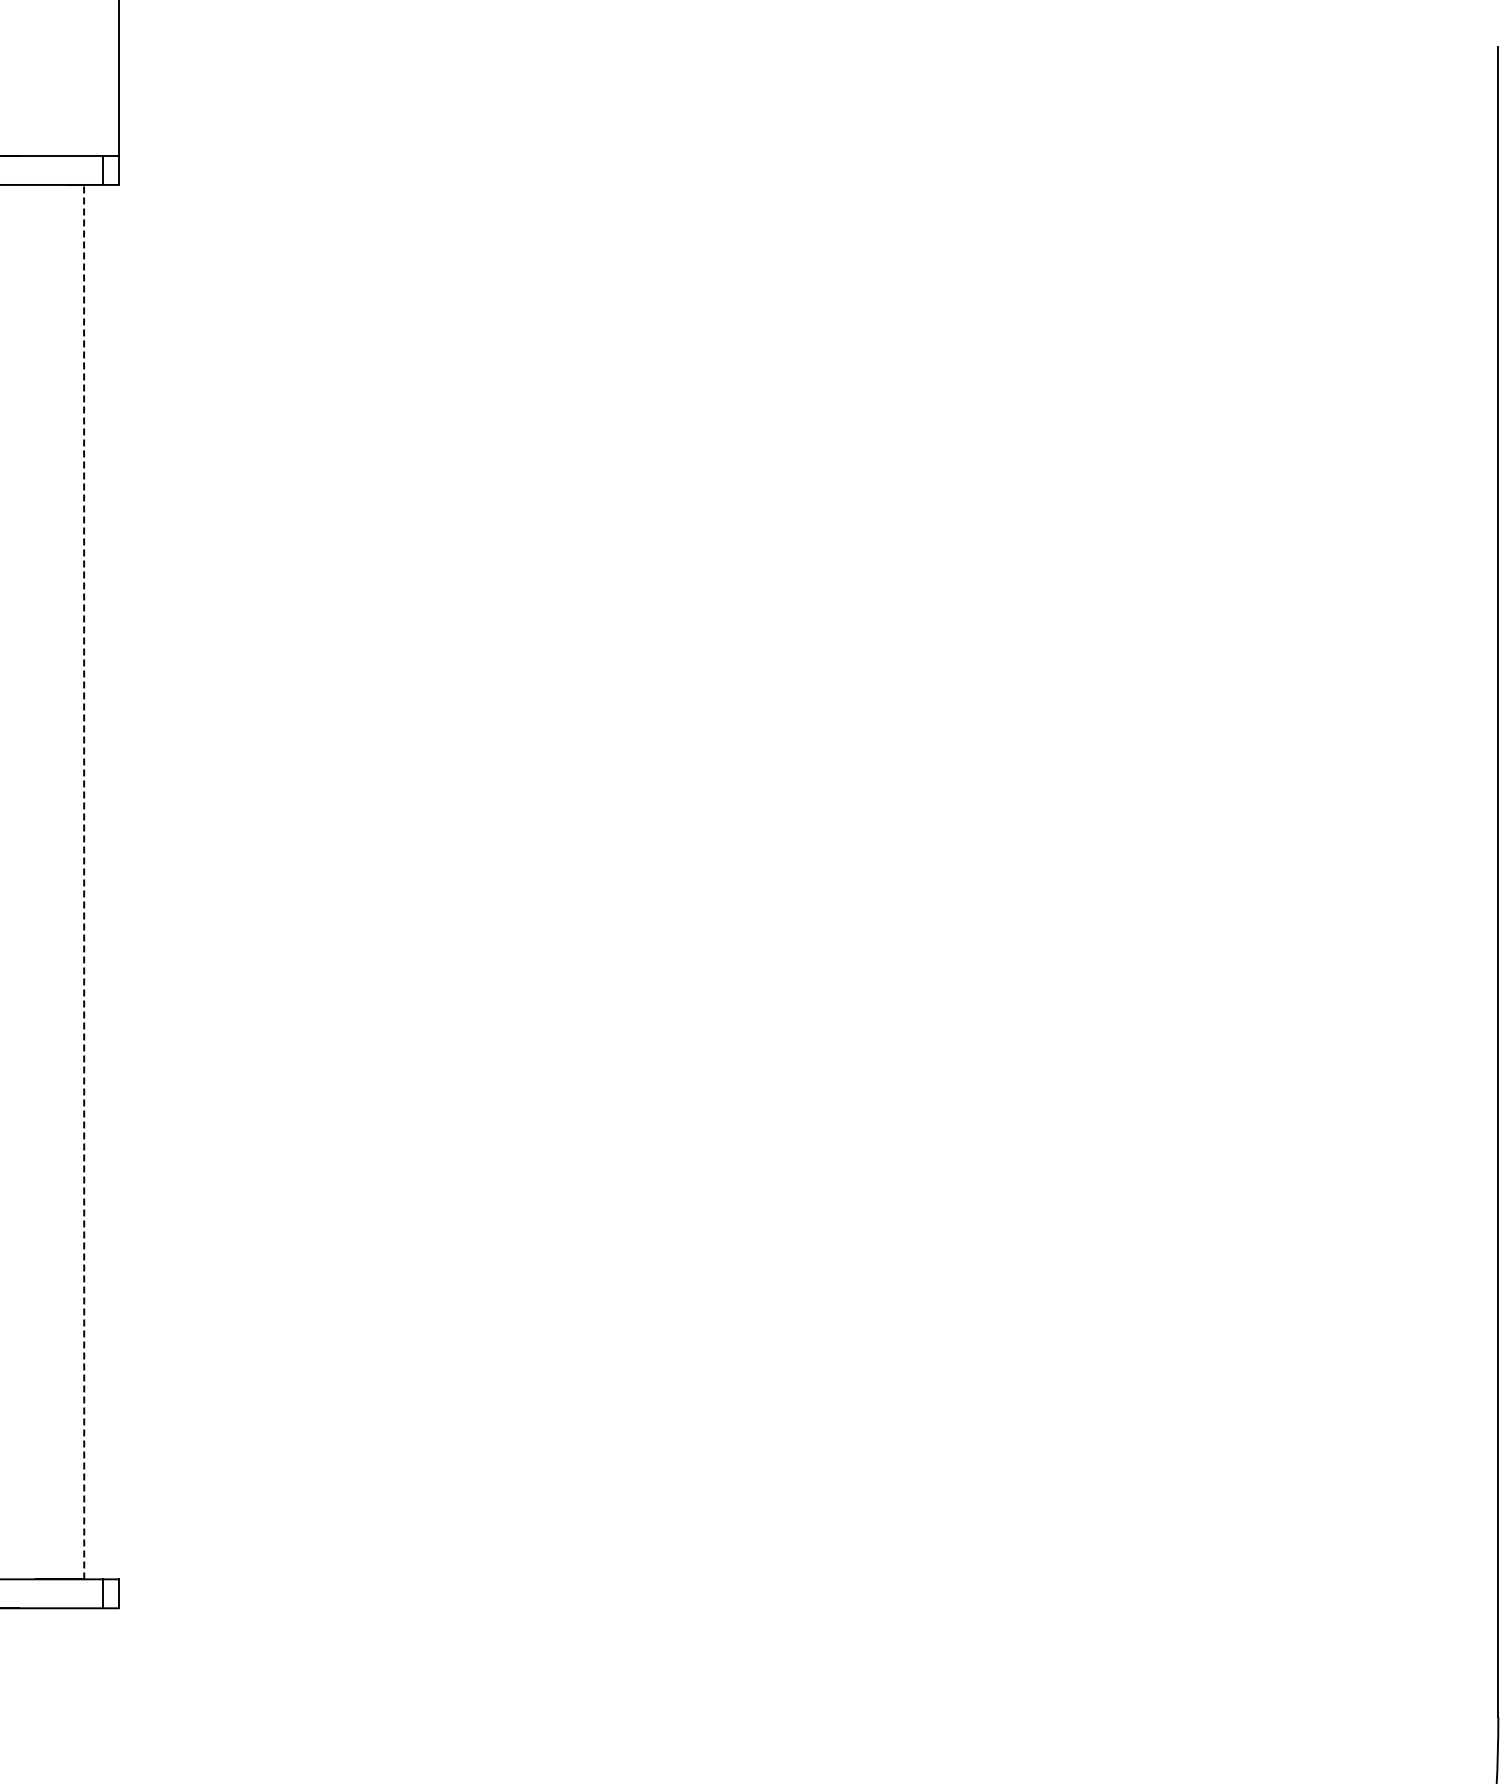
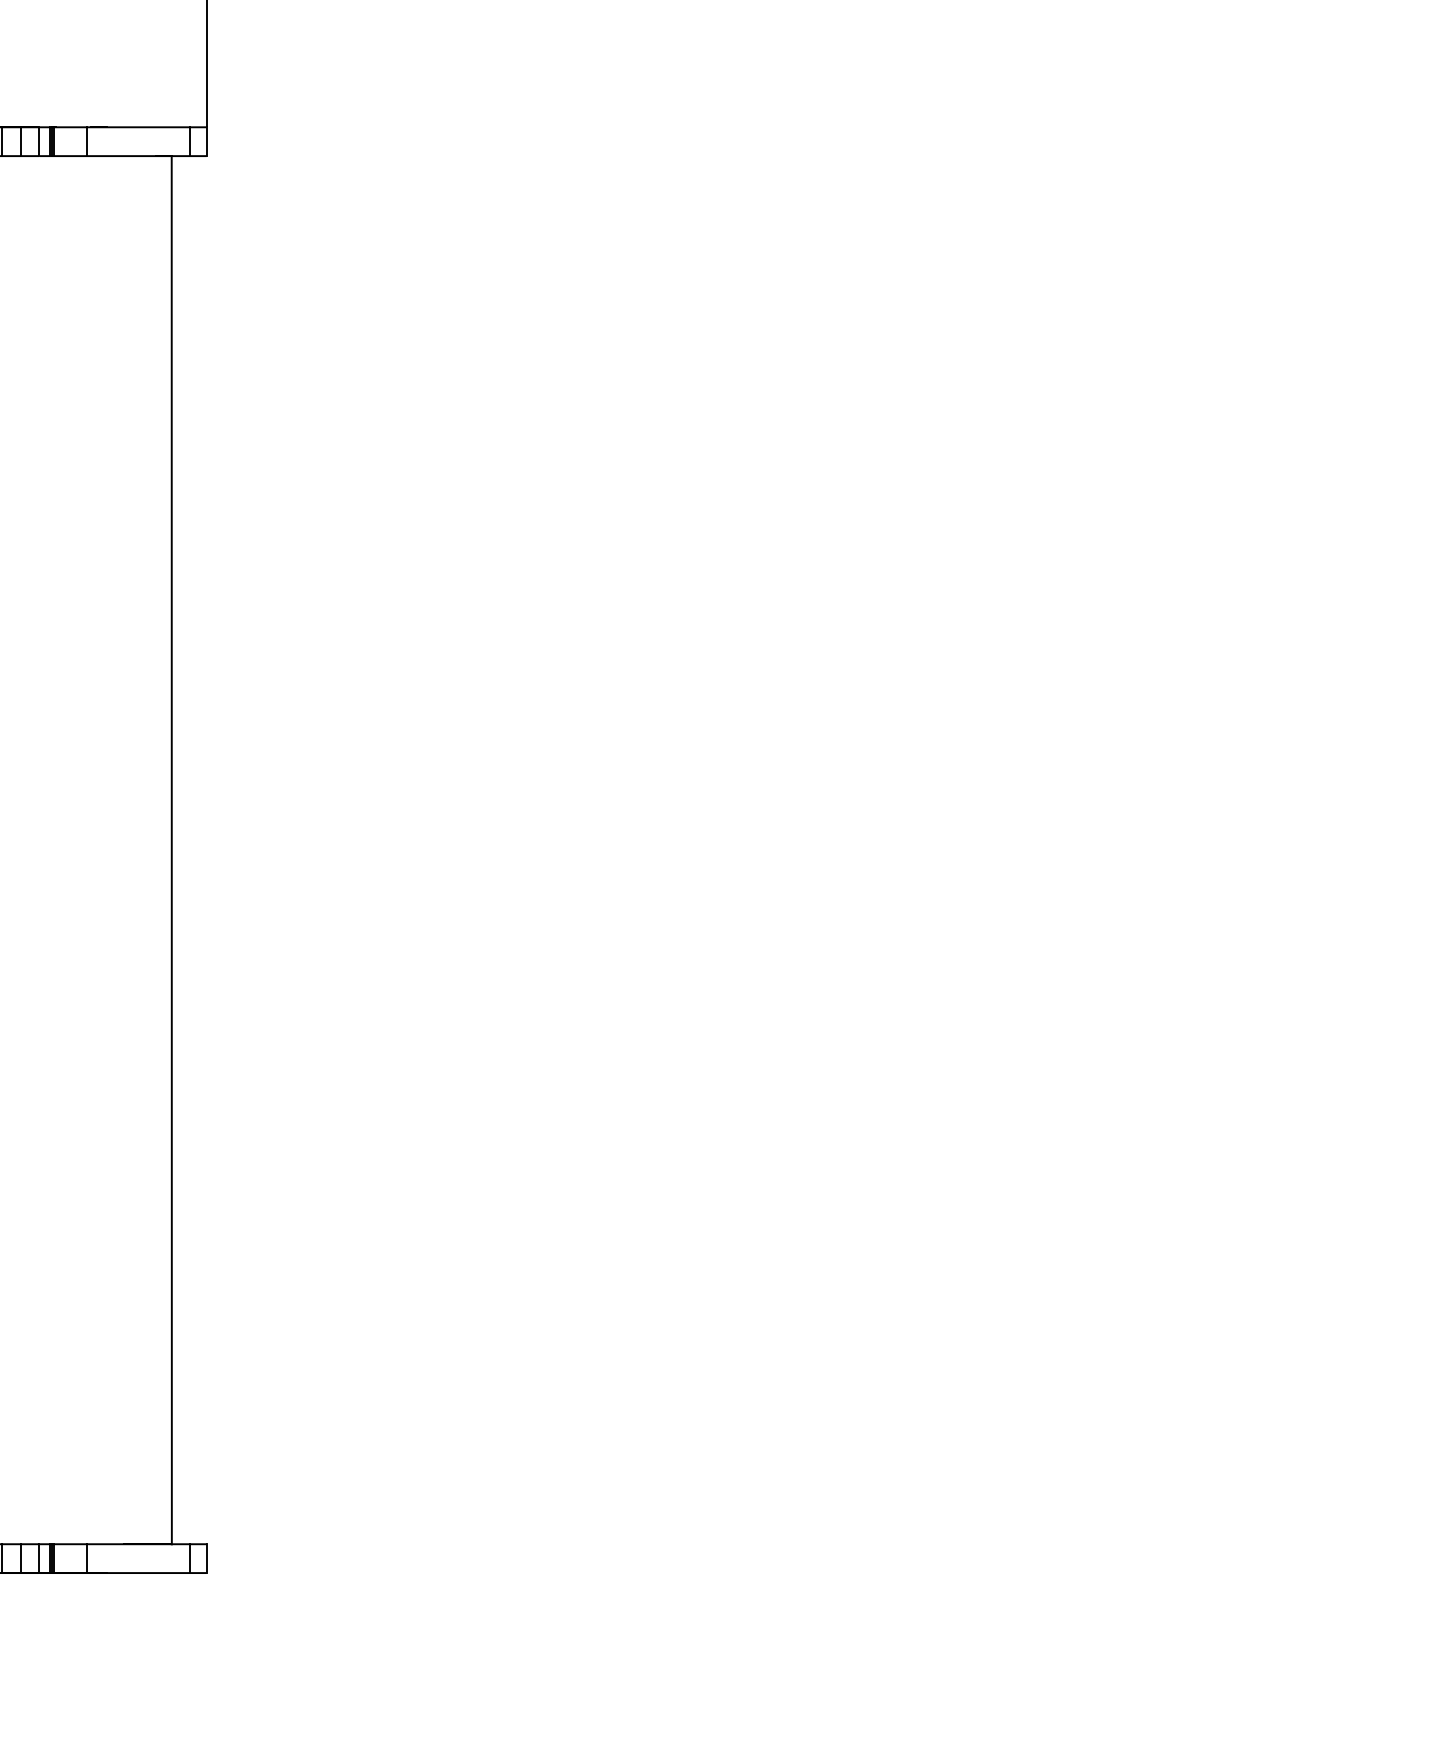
line: (84, 881) -> (172, 849), dashed -> solid

